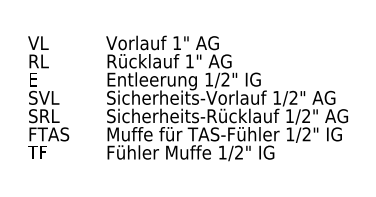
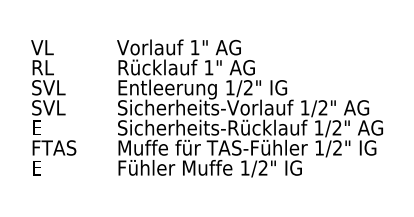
text: (44, 79) -> (49, 87), E -> SVL
text: (44, 116) -> (49, 128), SRL -> E
text: (37, 152) -> (41, 167), TF -> E

